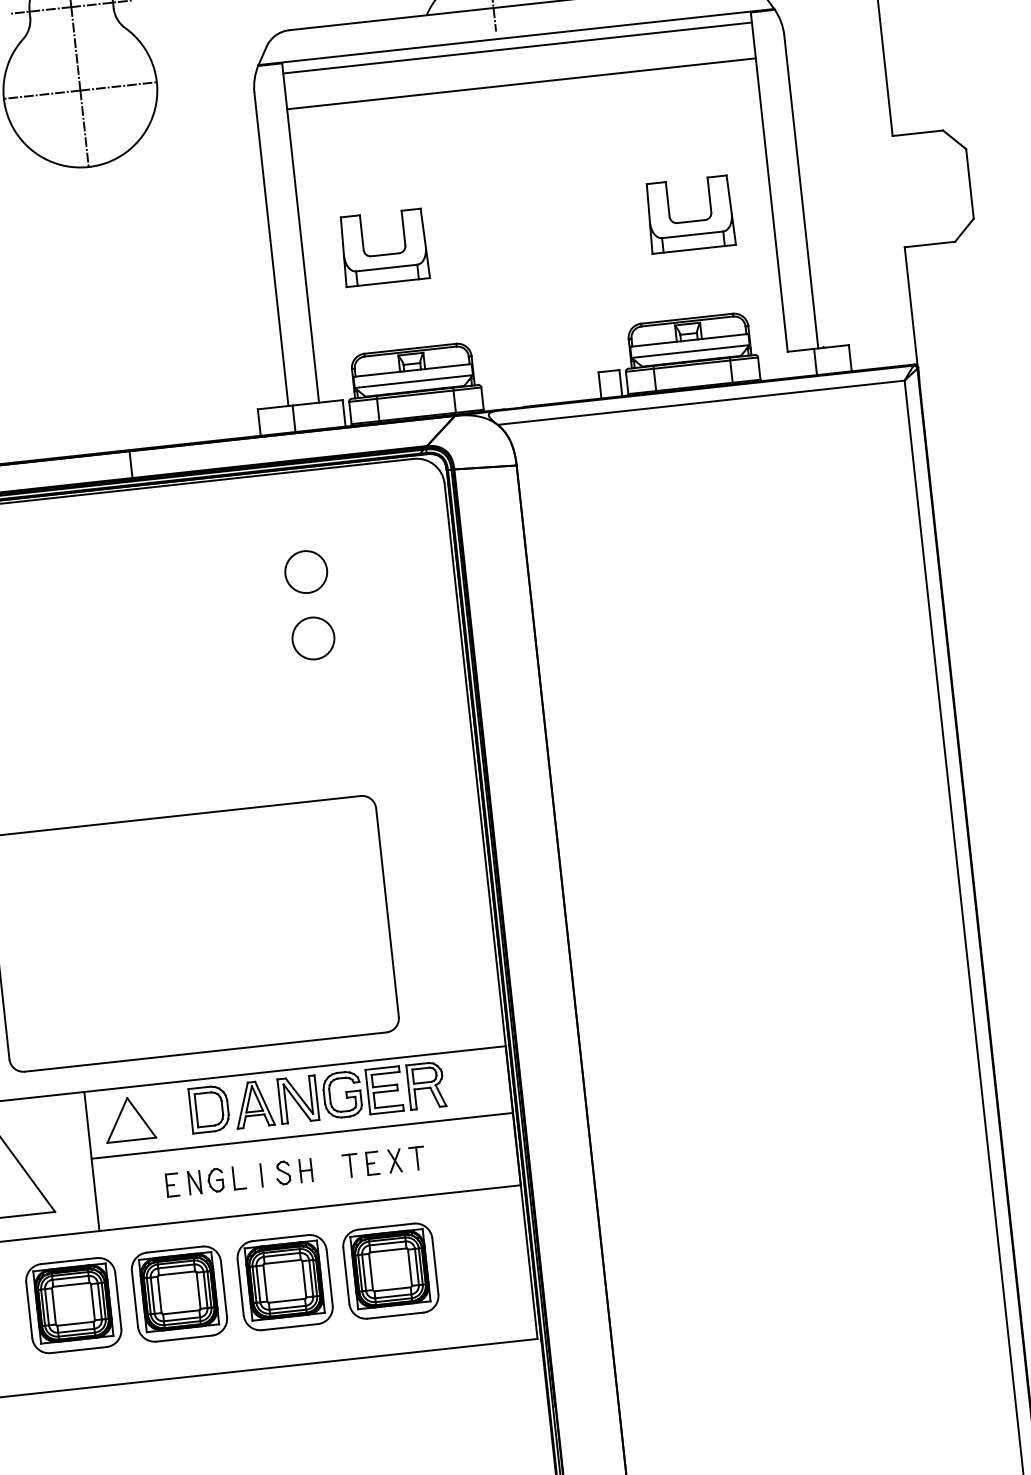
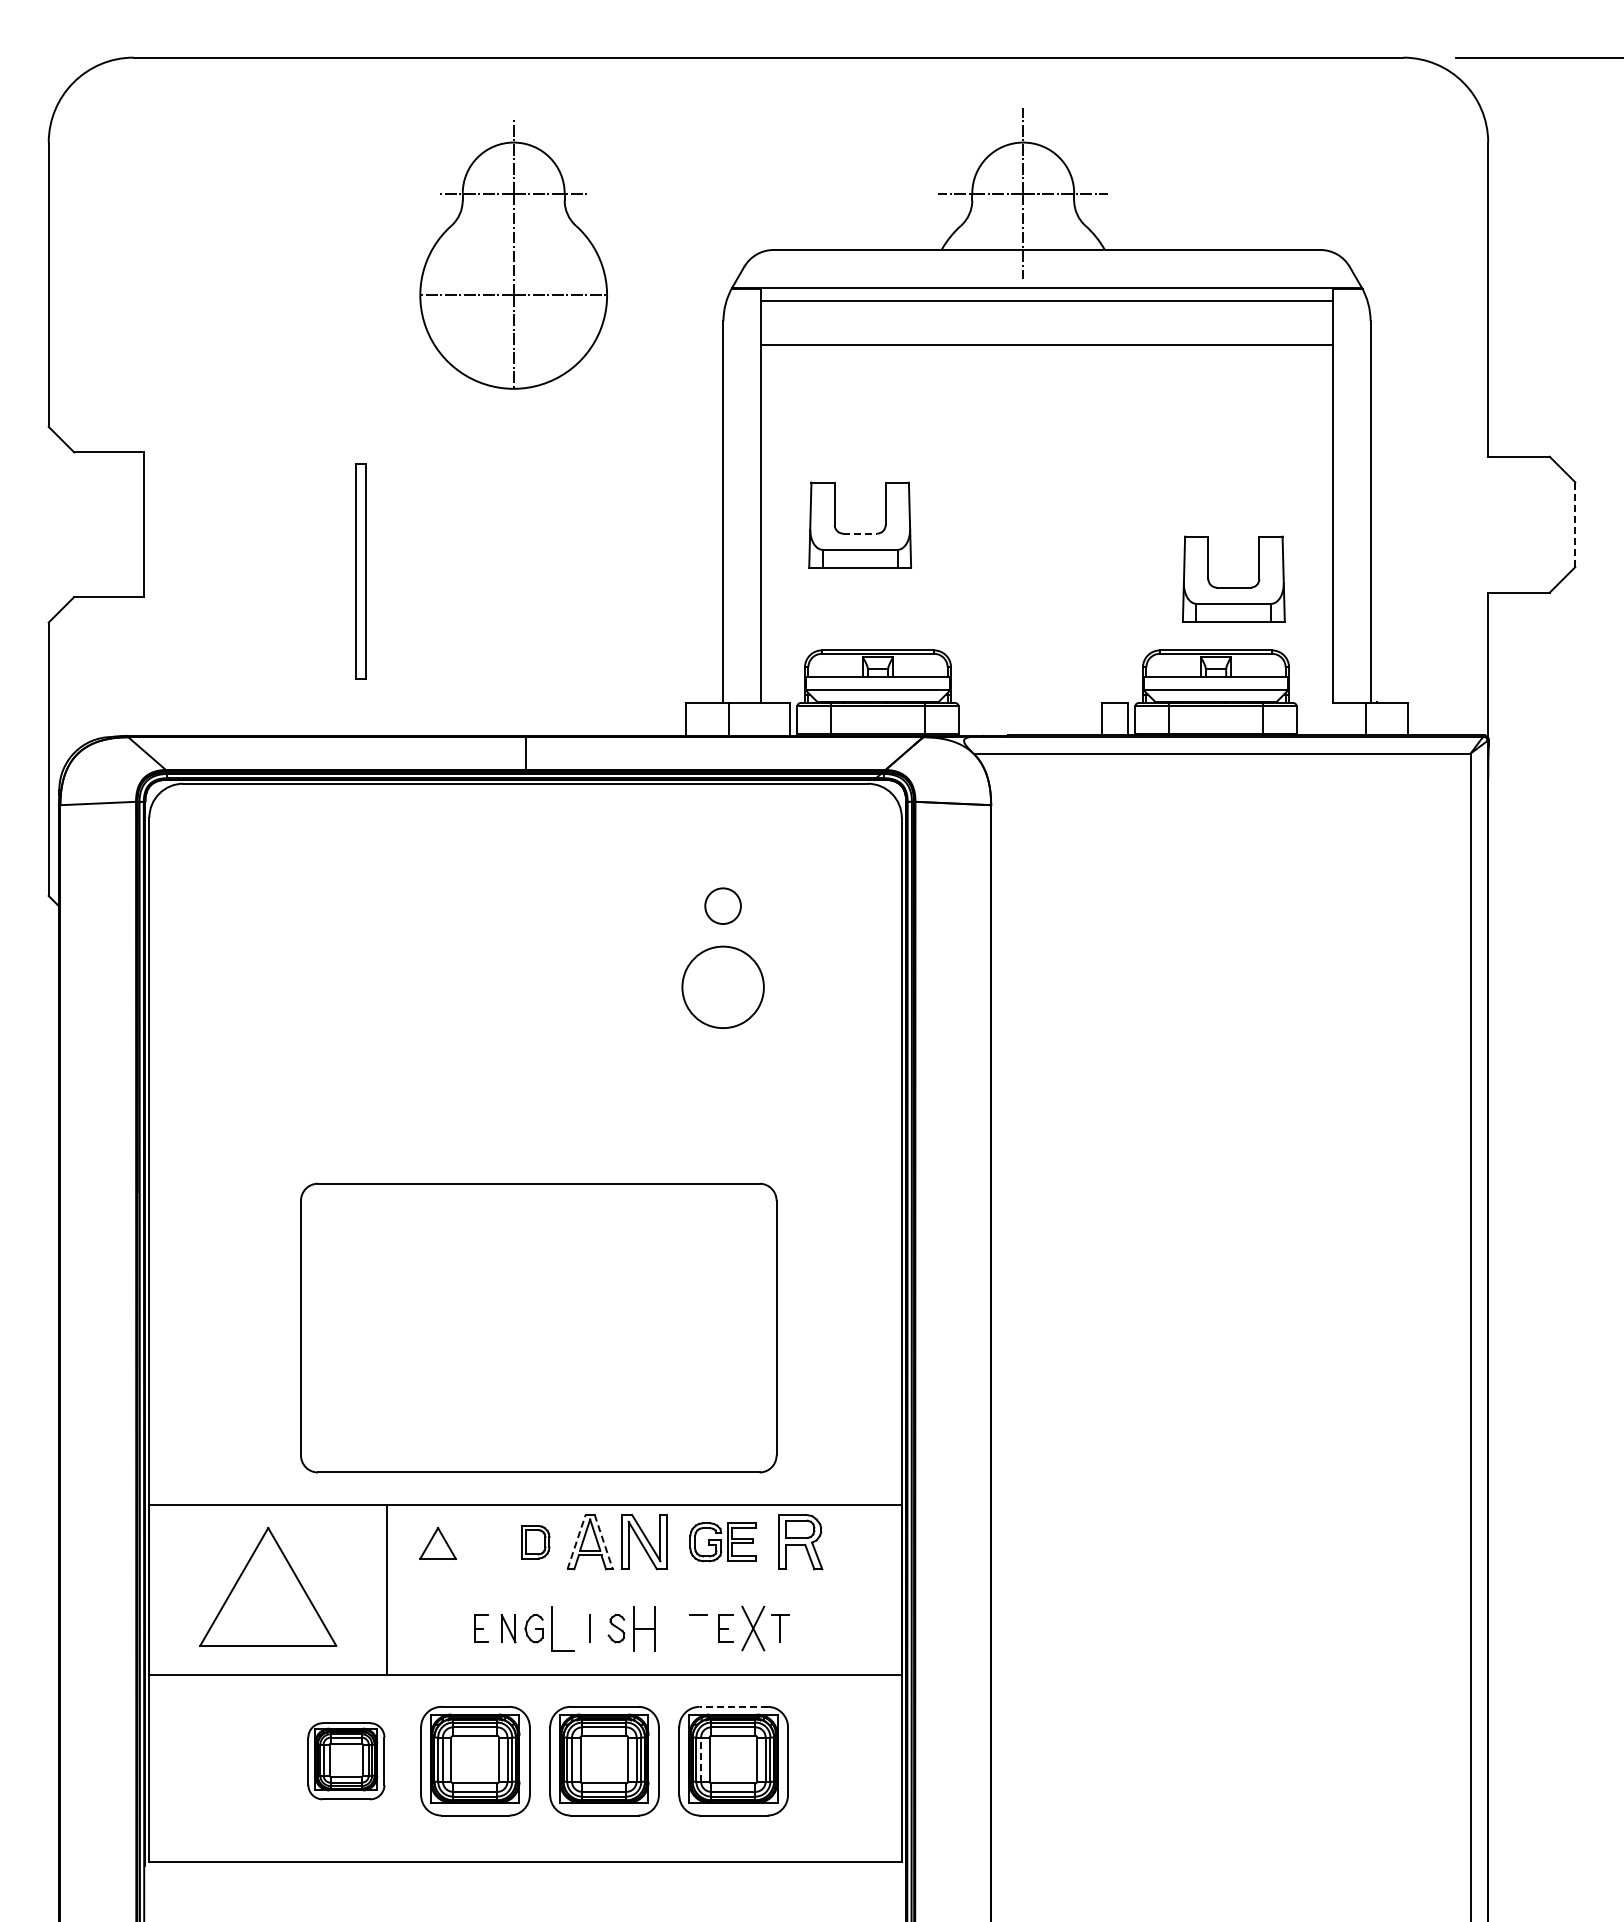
line: (970, 183) -> (1575, 524), solid -> dashed
part: (690, 221) -> (1233, 587), moved
line: (385, 254) -> (860, 533), solid -> dashed
circle: (305, 571) -> (722, 905), size x0.7
circle: (312, 637) -> (722, 986), size x1.6
part: (362, 1093) -> (722, 1542), size x0.7
line: (264, 1103) -> (603, 1542), solid -> dashed
line: (242, 1106) -> (576, 1542), solid -> dashed
part: (209, 1109) -> (535, 1542), size x0.6
part: (129, 1119) -> (437, 1543), size x0.6
line: (302, 1136) -> (644, 1586), removed
part: (394, 1160) -> (752, 1628), size x1.6
line: (350, 1165) -> (698, 1628), removed
part: (306, 1170) -> (644, 1628), size x1.6
part: (238, 1177) -> (562, 1628), size x1.6
line: (385, 1226) -> (733, 1706), solid -> dashed
line: (364, 1272) -> (701, 1759), solid -> dashed
part: (73, 1305) -> (346, 1761), size x0.7

